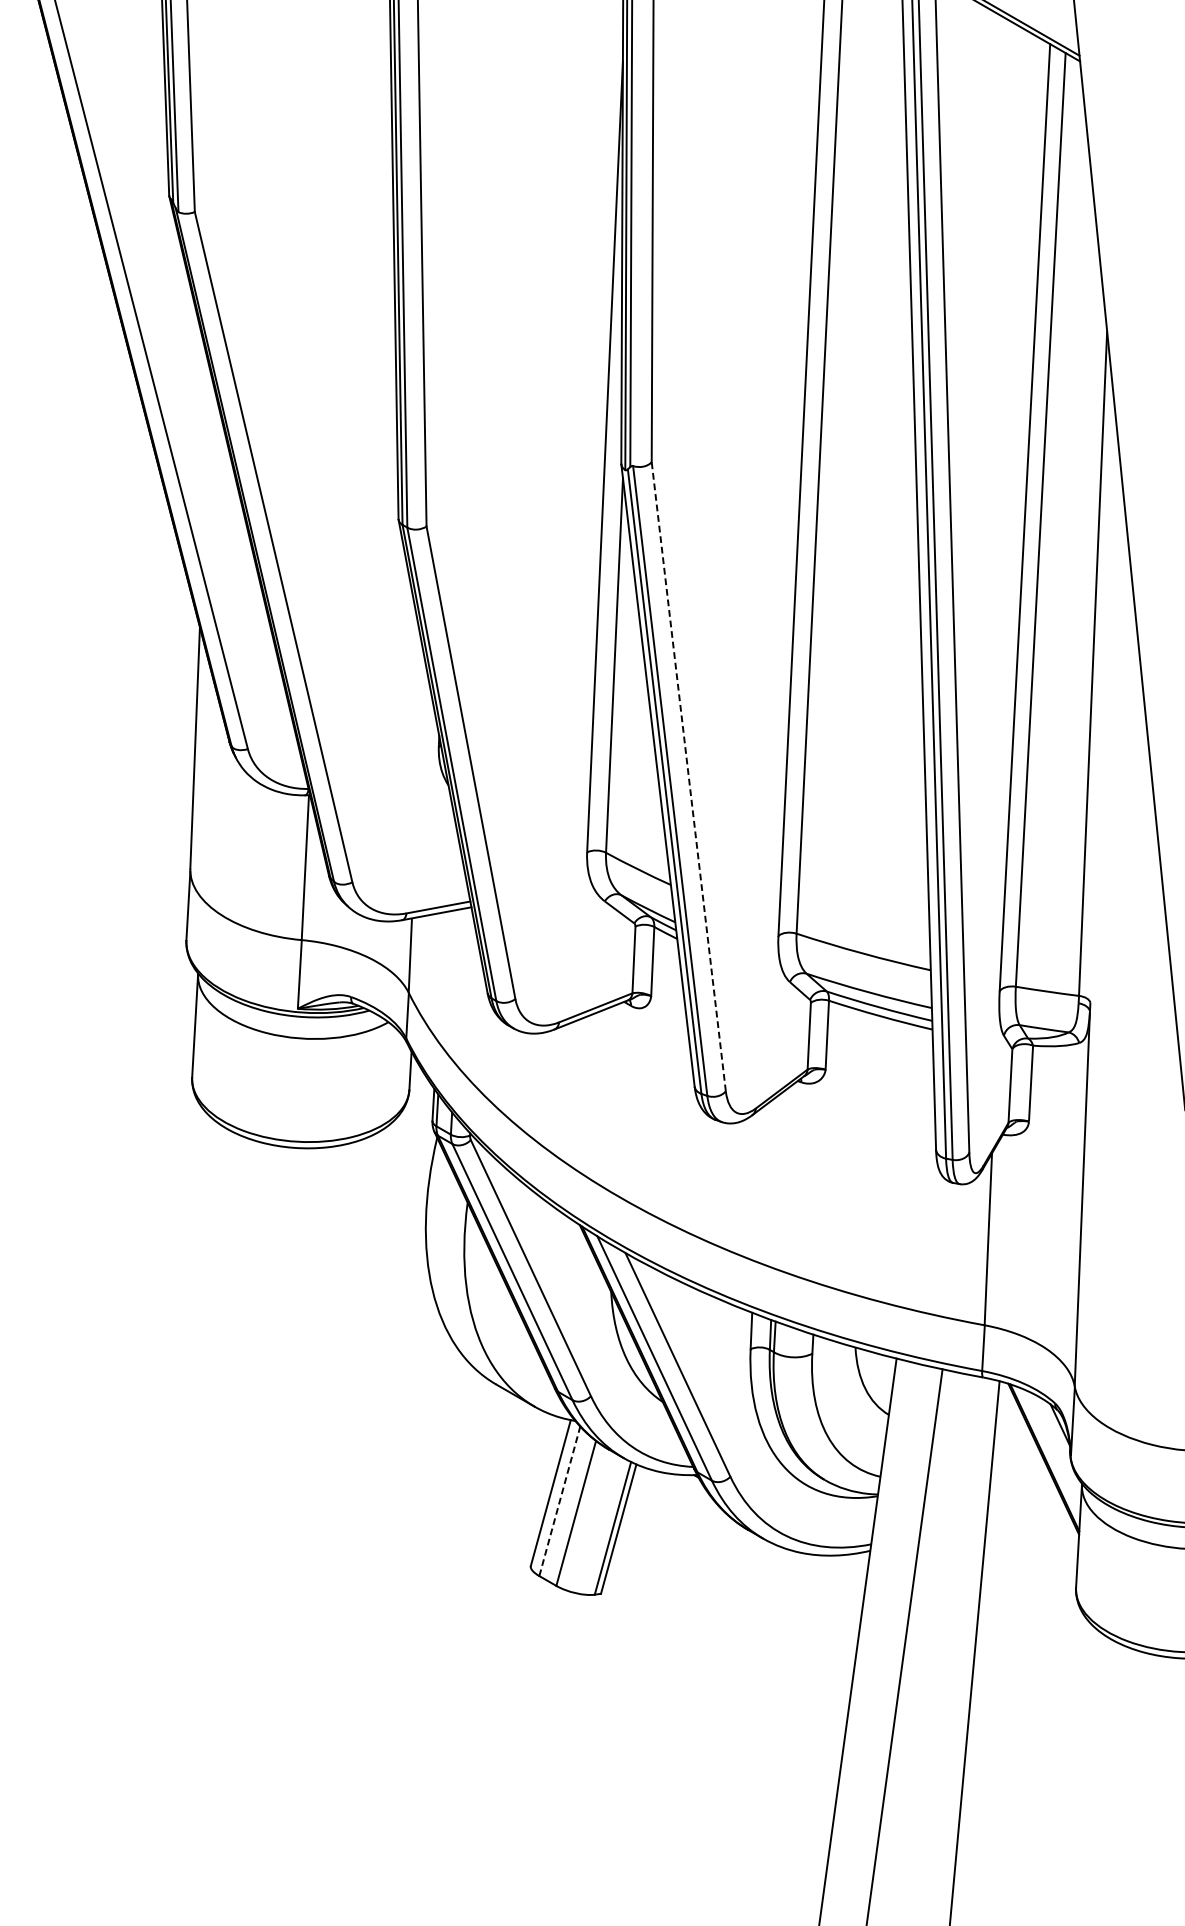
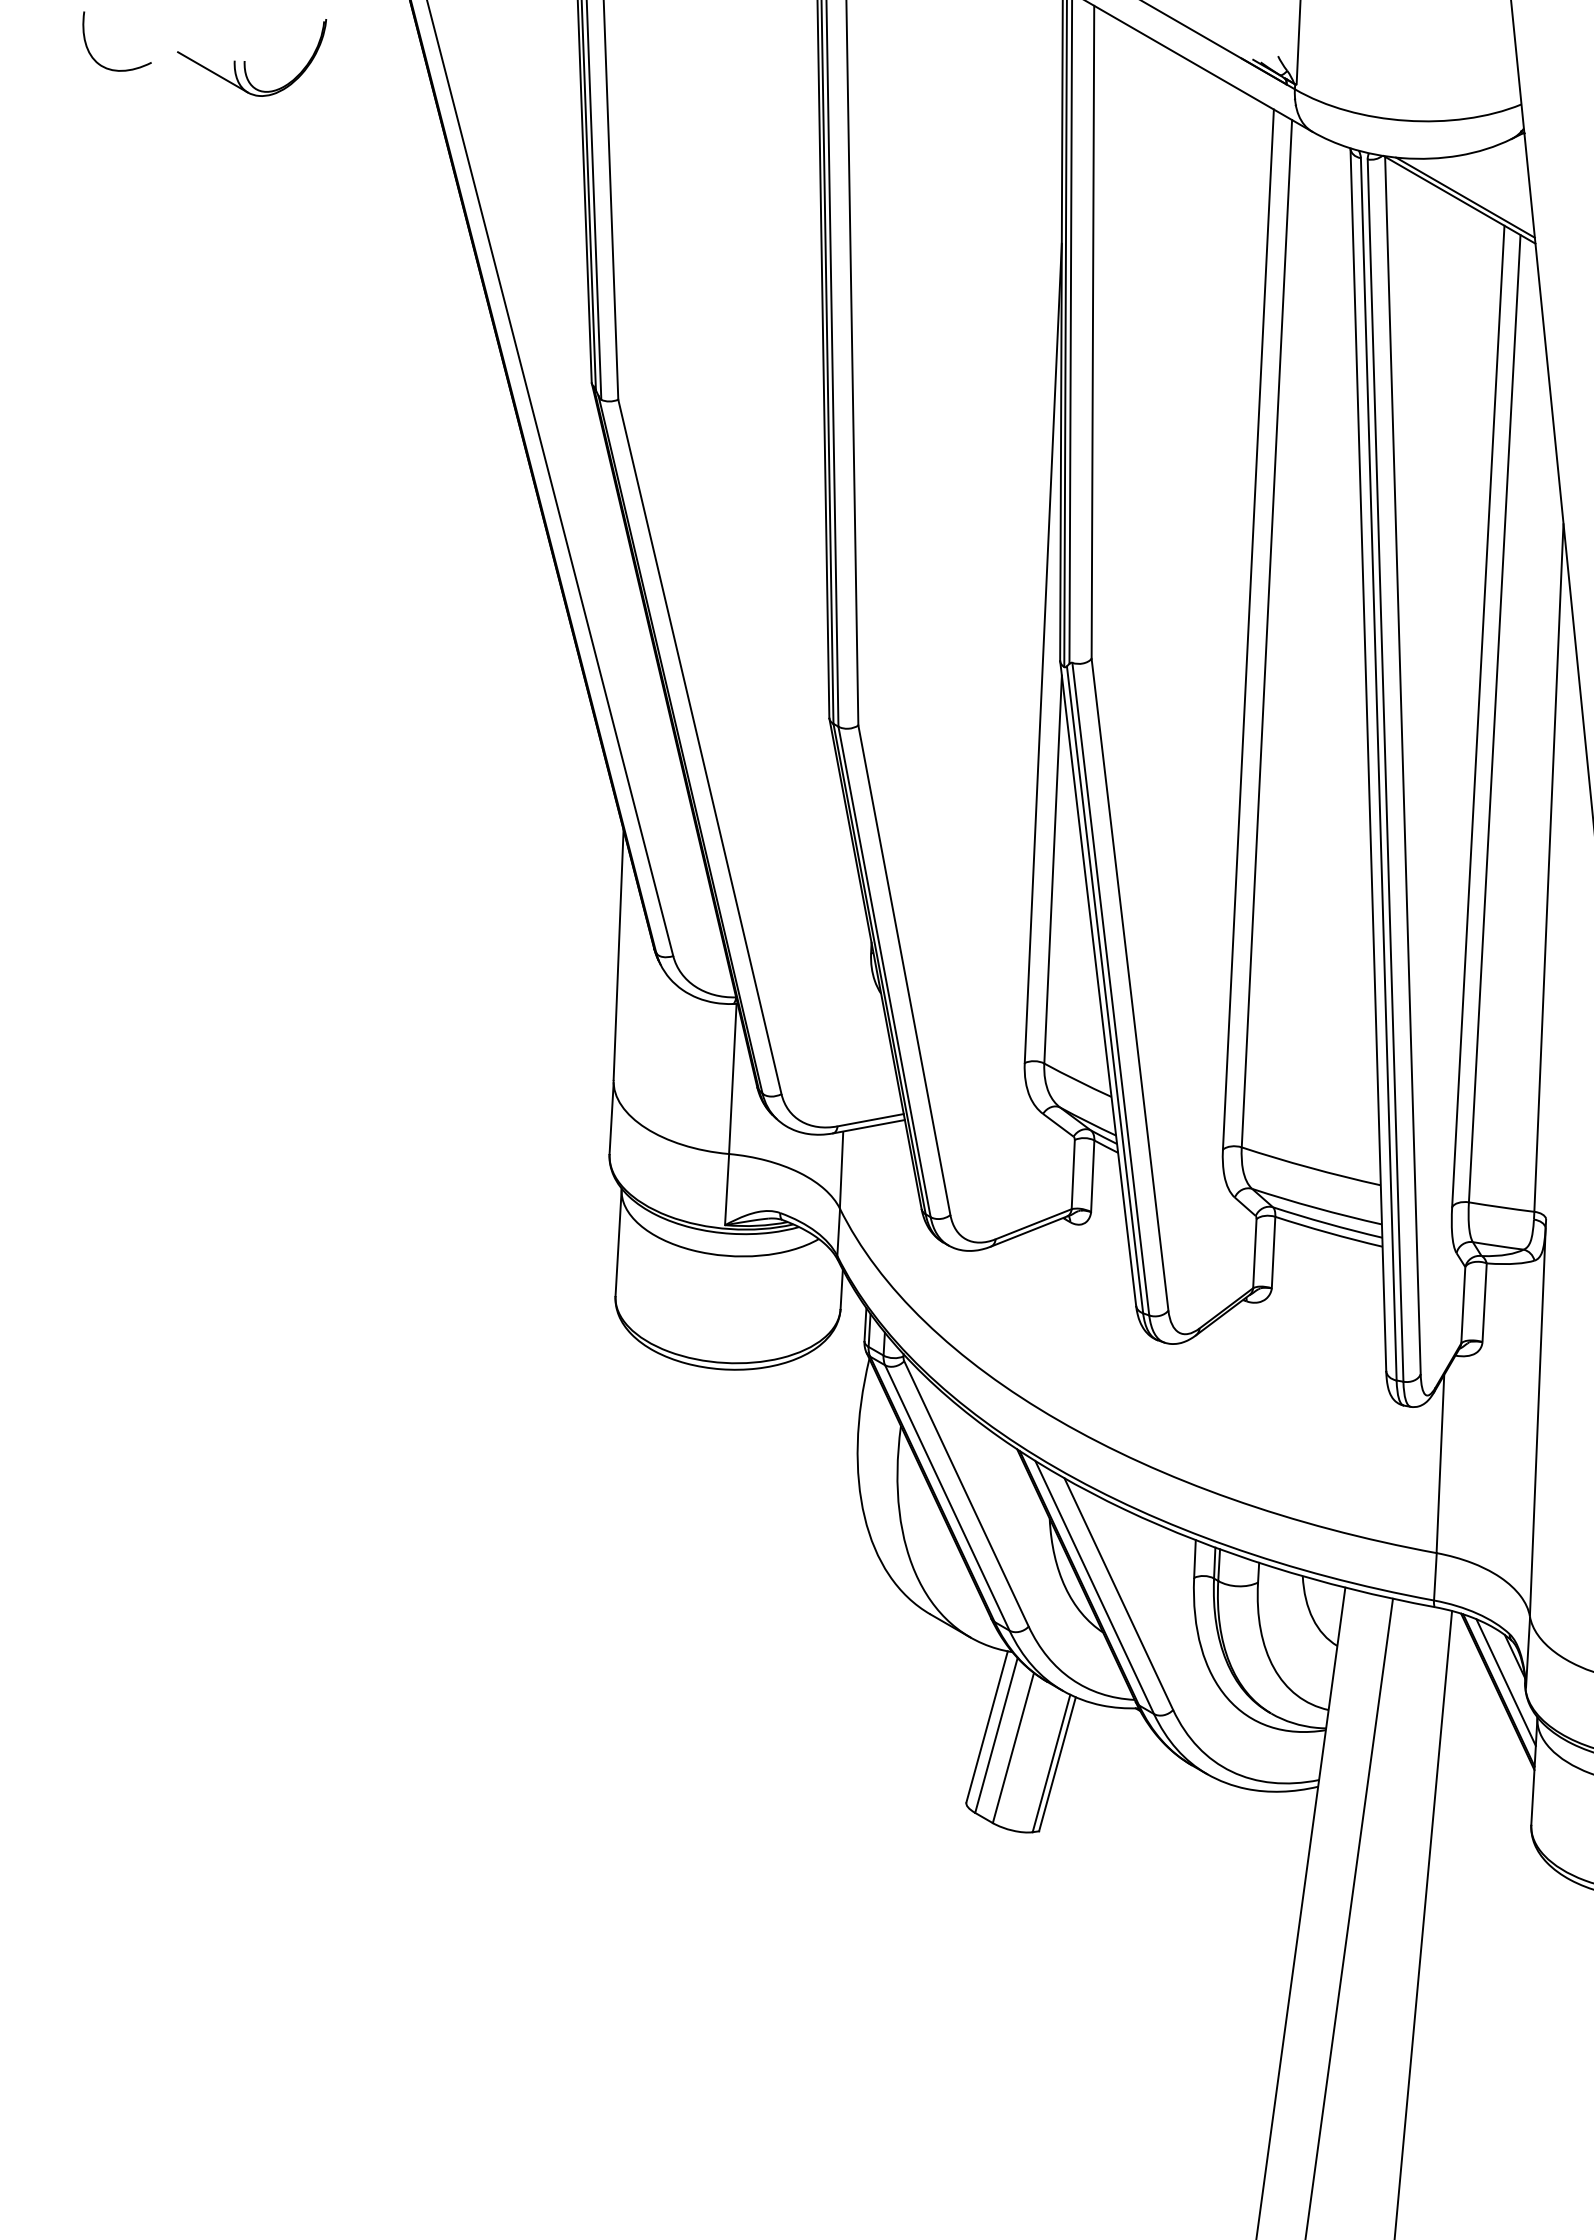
line: (688, 776) -> (1129, 984), dashed -> solid
line: (1051, 1450) -> (1505, 1682), added
line: (559, 1501) -> (996, 1735), dashed -> solid

